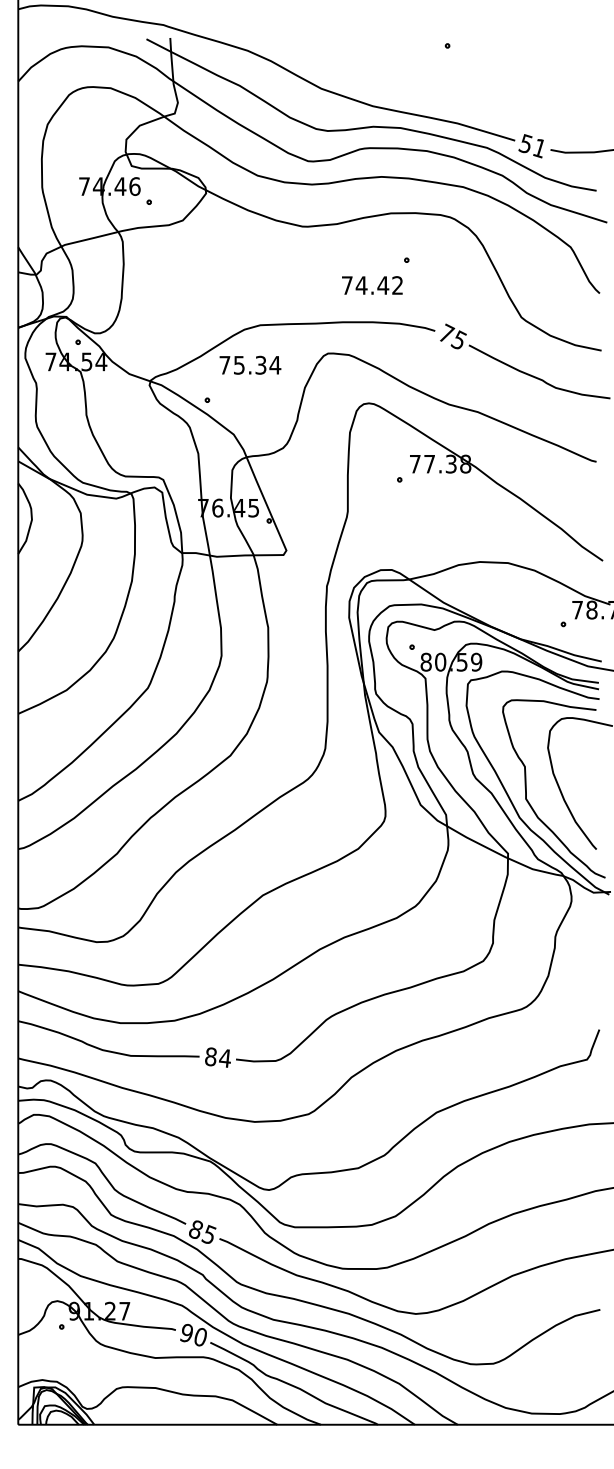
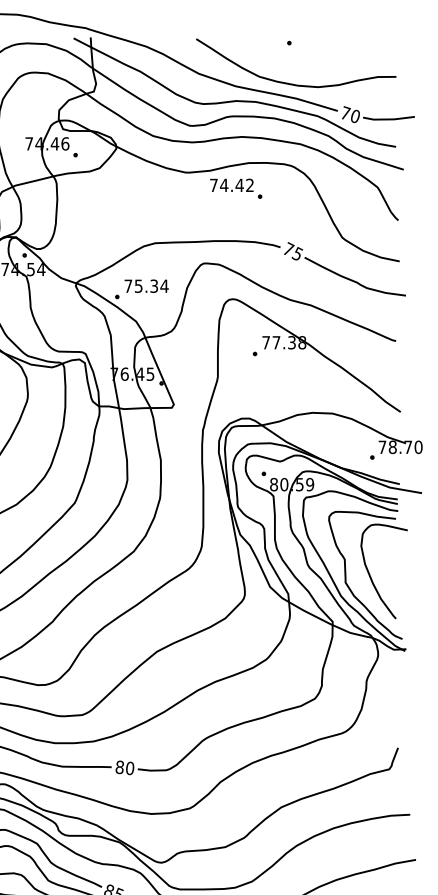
curve: (451, 102) -> (292, 83), added
text: (532, 146) -> (350, 115), 51 -> 70
text: (372, 285) -> (231, 185), moved
text: (250, 364) -> (146, 285), moved
text: (225, 1058) -> (130, 768), 84 -> 80

